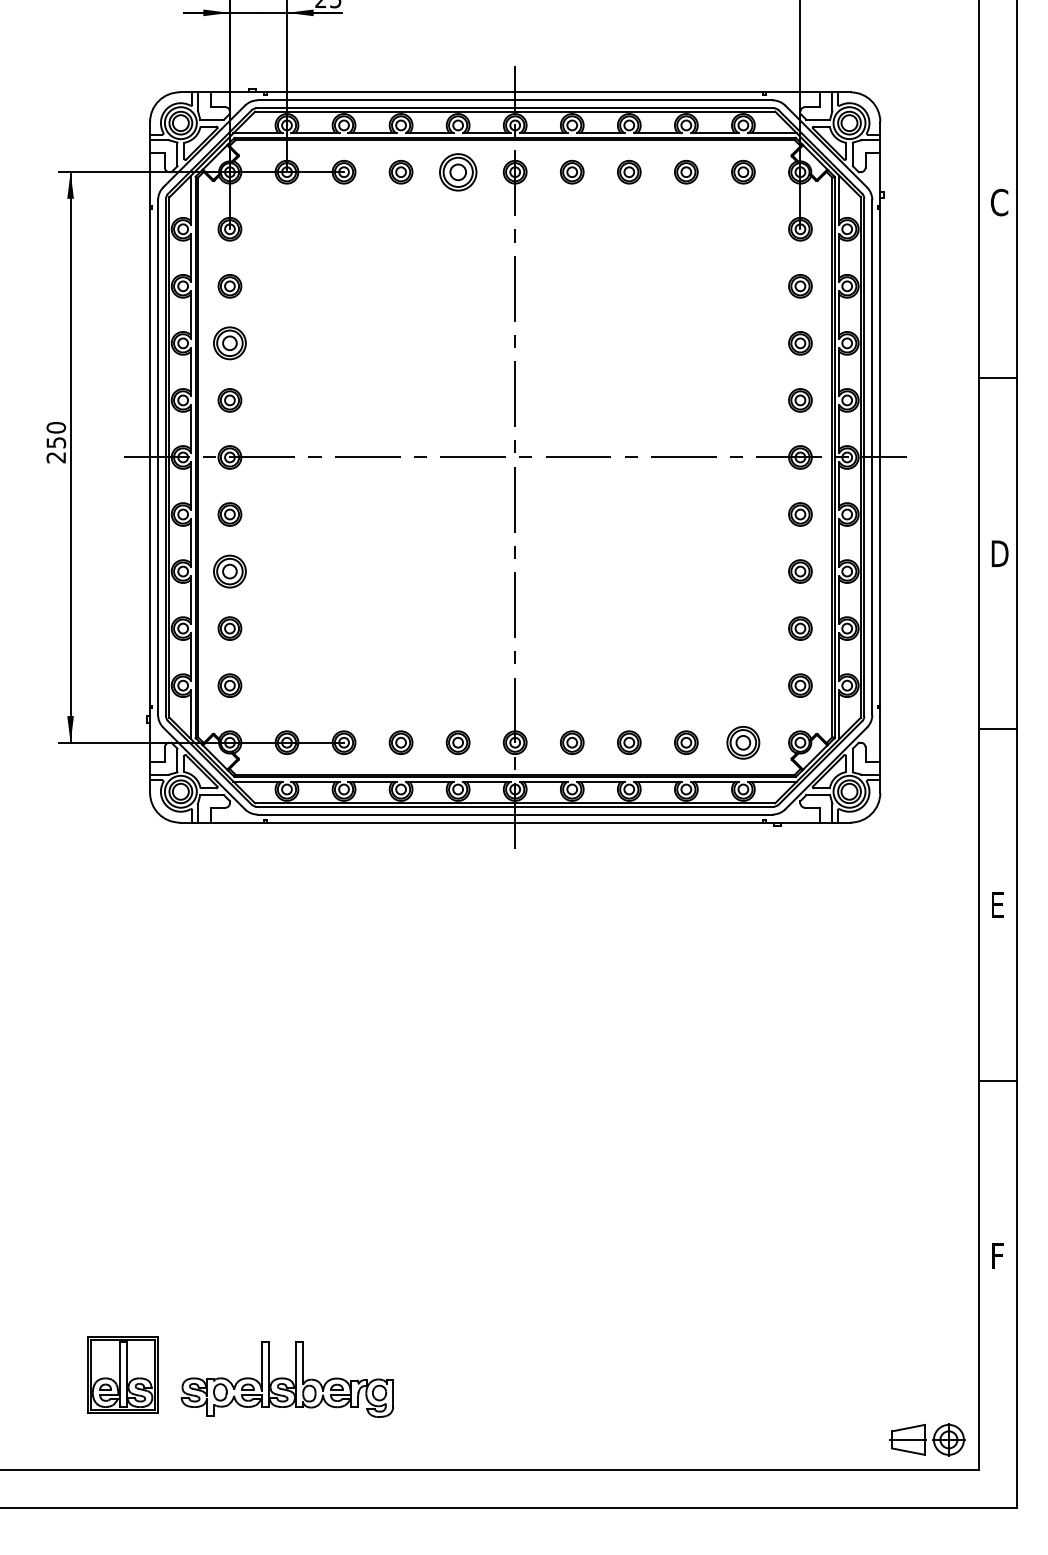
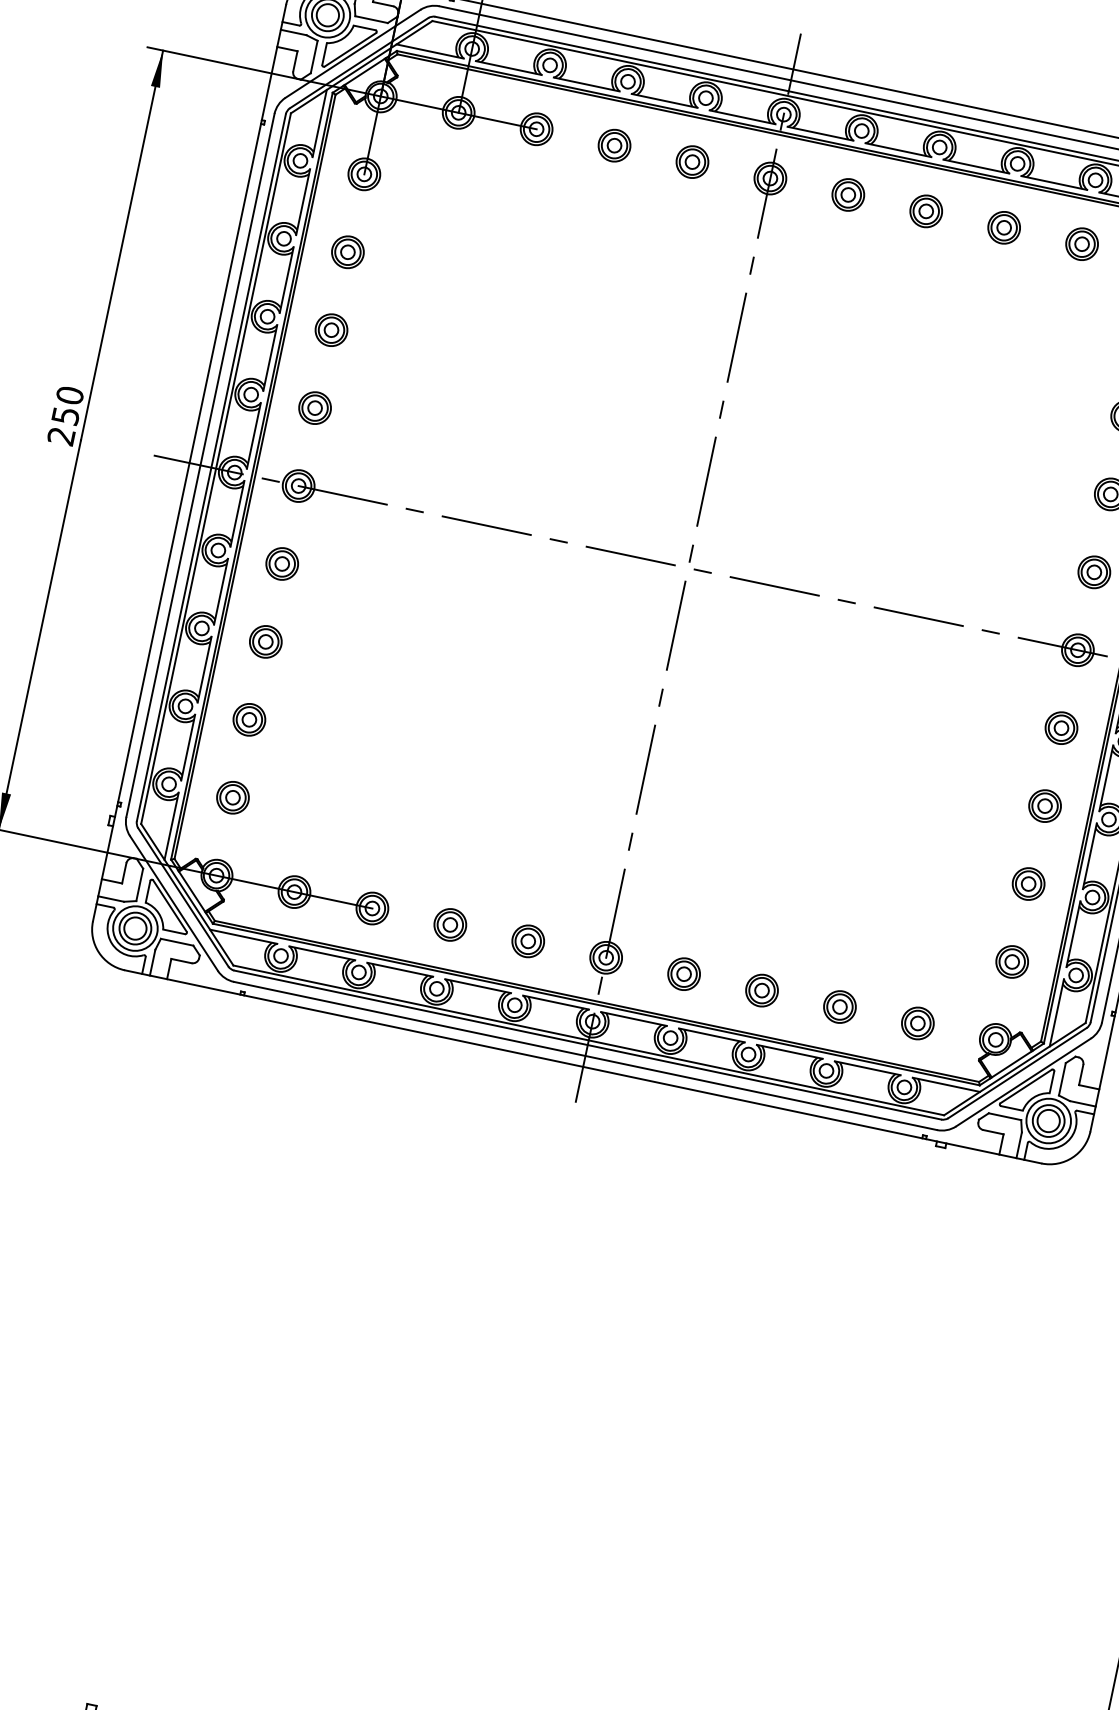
part: (457, 171) -> (691, 160), size x0.62
part: (229, 343) -> (330, 330), size x0.71
part: (229, 571) -> (265, 641), size x0.71
part: (743, 742) -> (918, 1023), size x0.71

